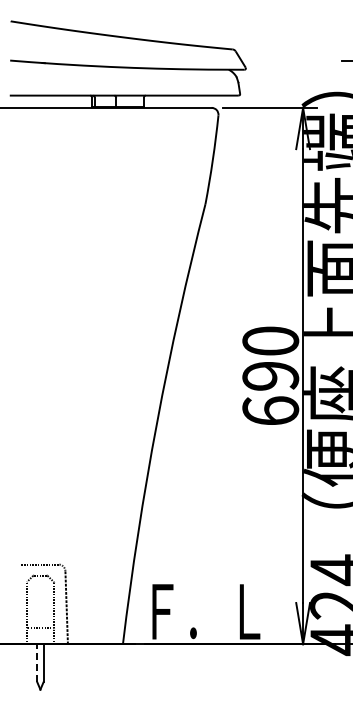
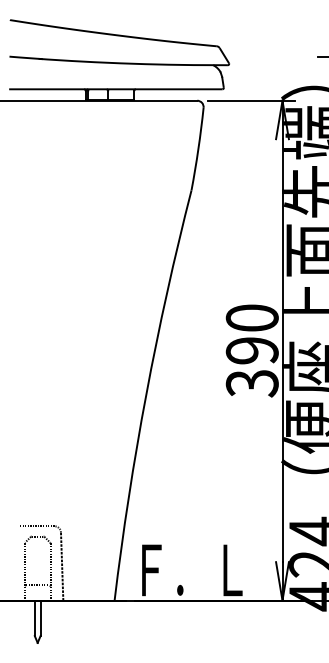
text: (270, 411) -> (252, 383), 690 -> 390
line: (37, 662) -> (34, 617), dashed -> solid

